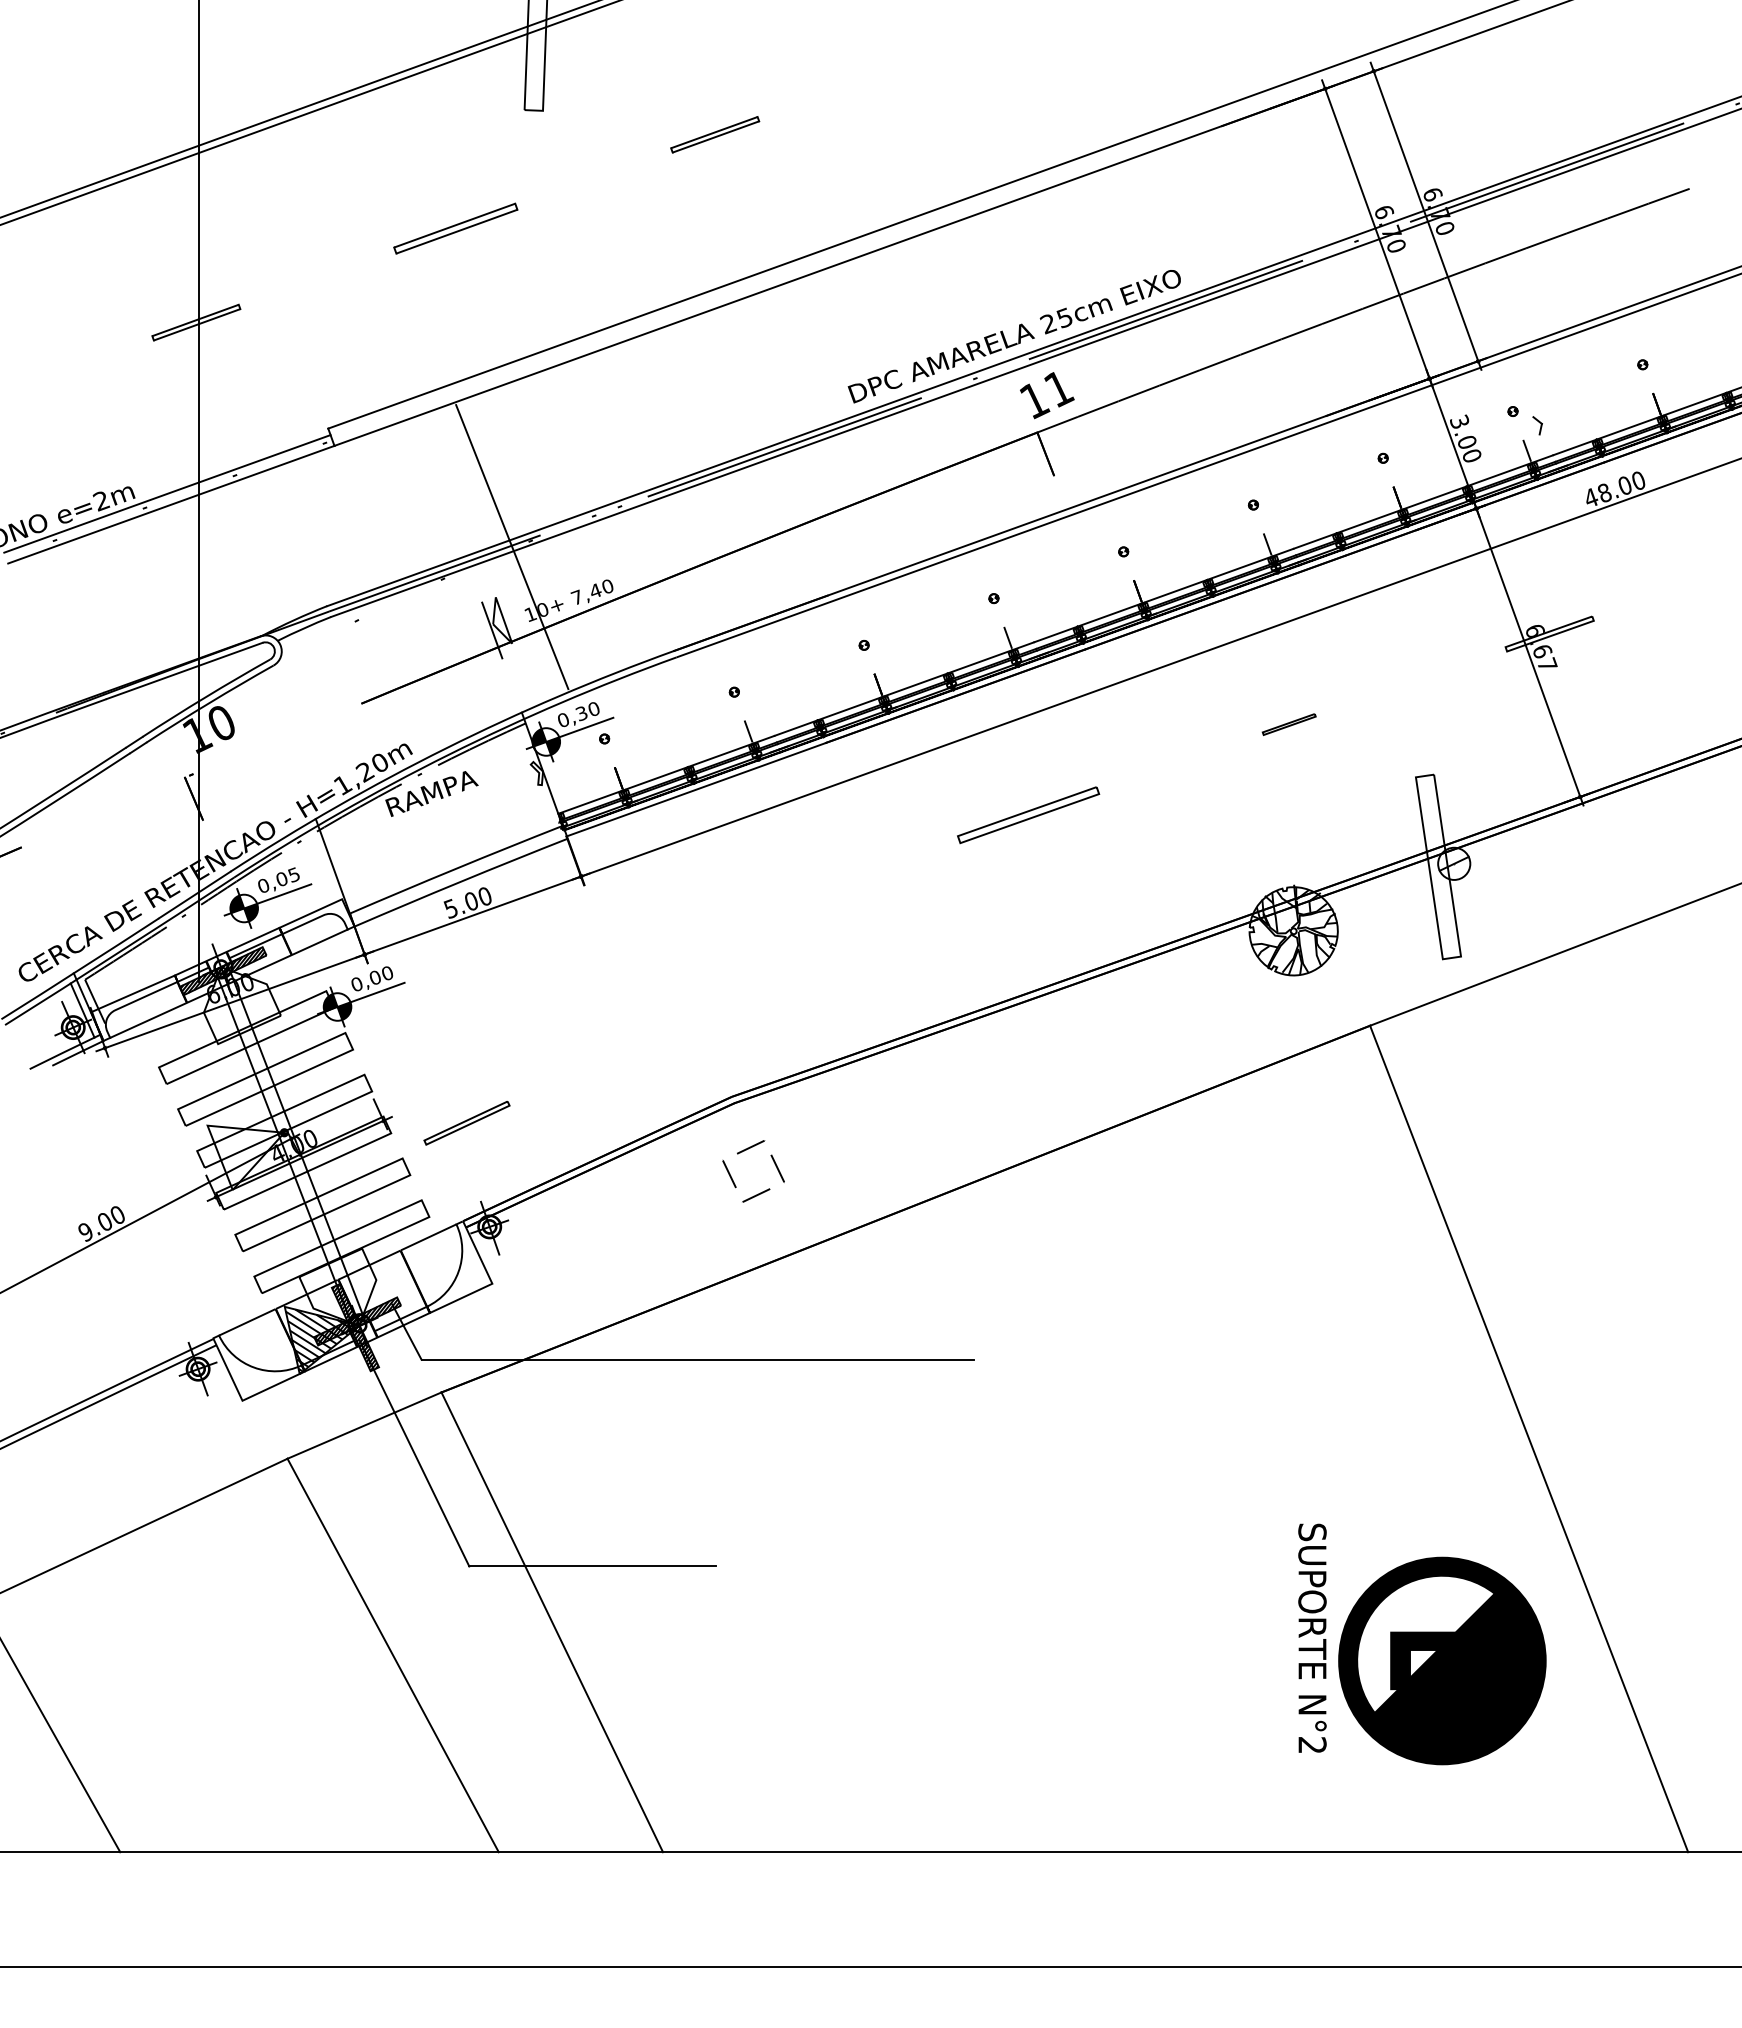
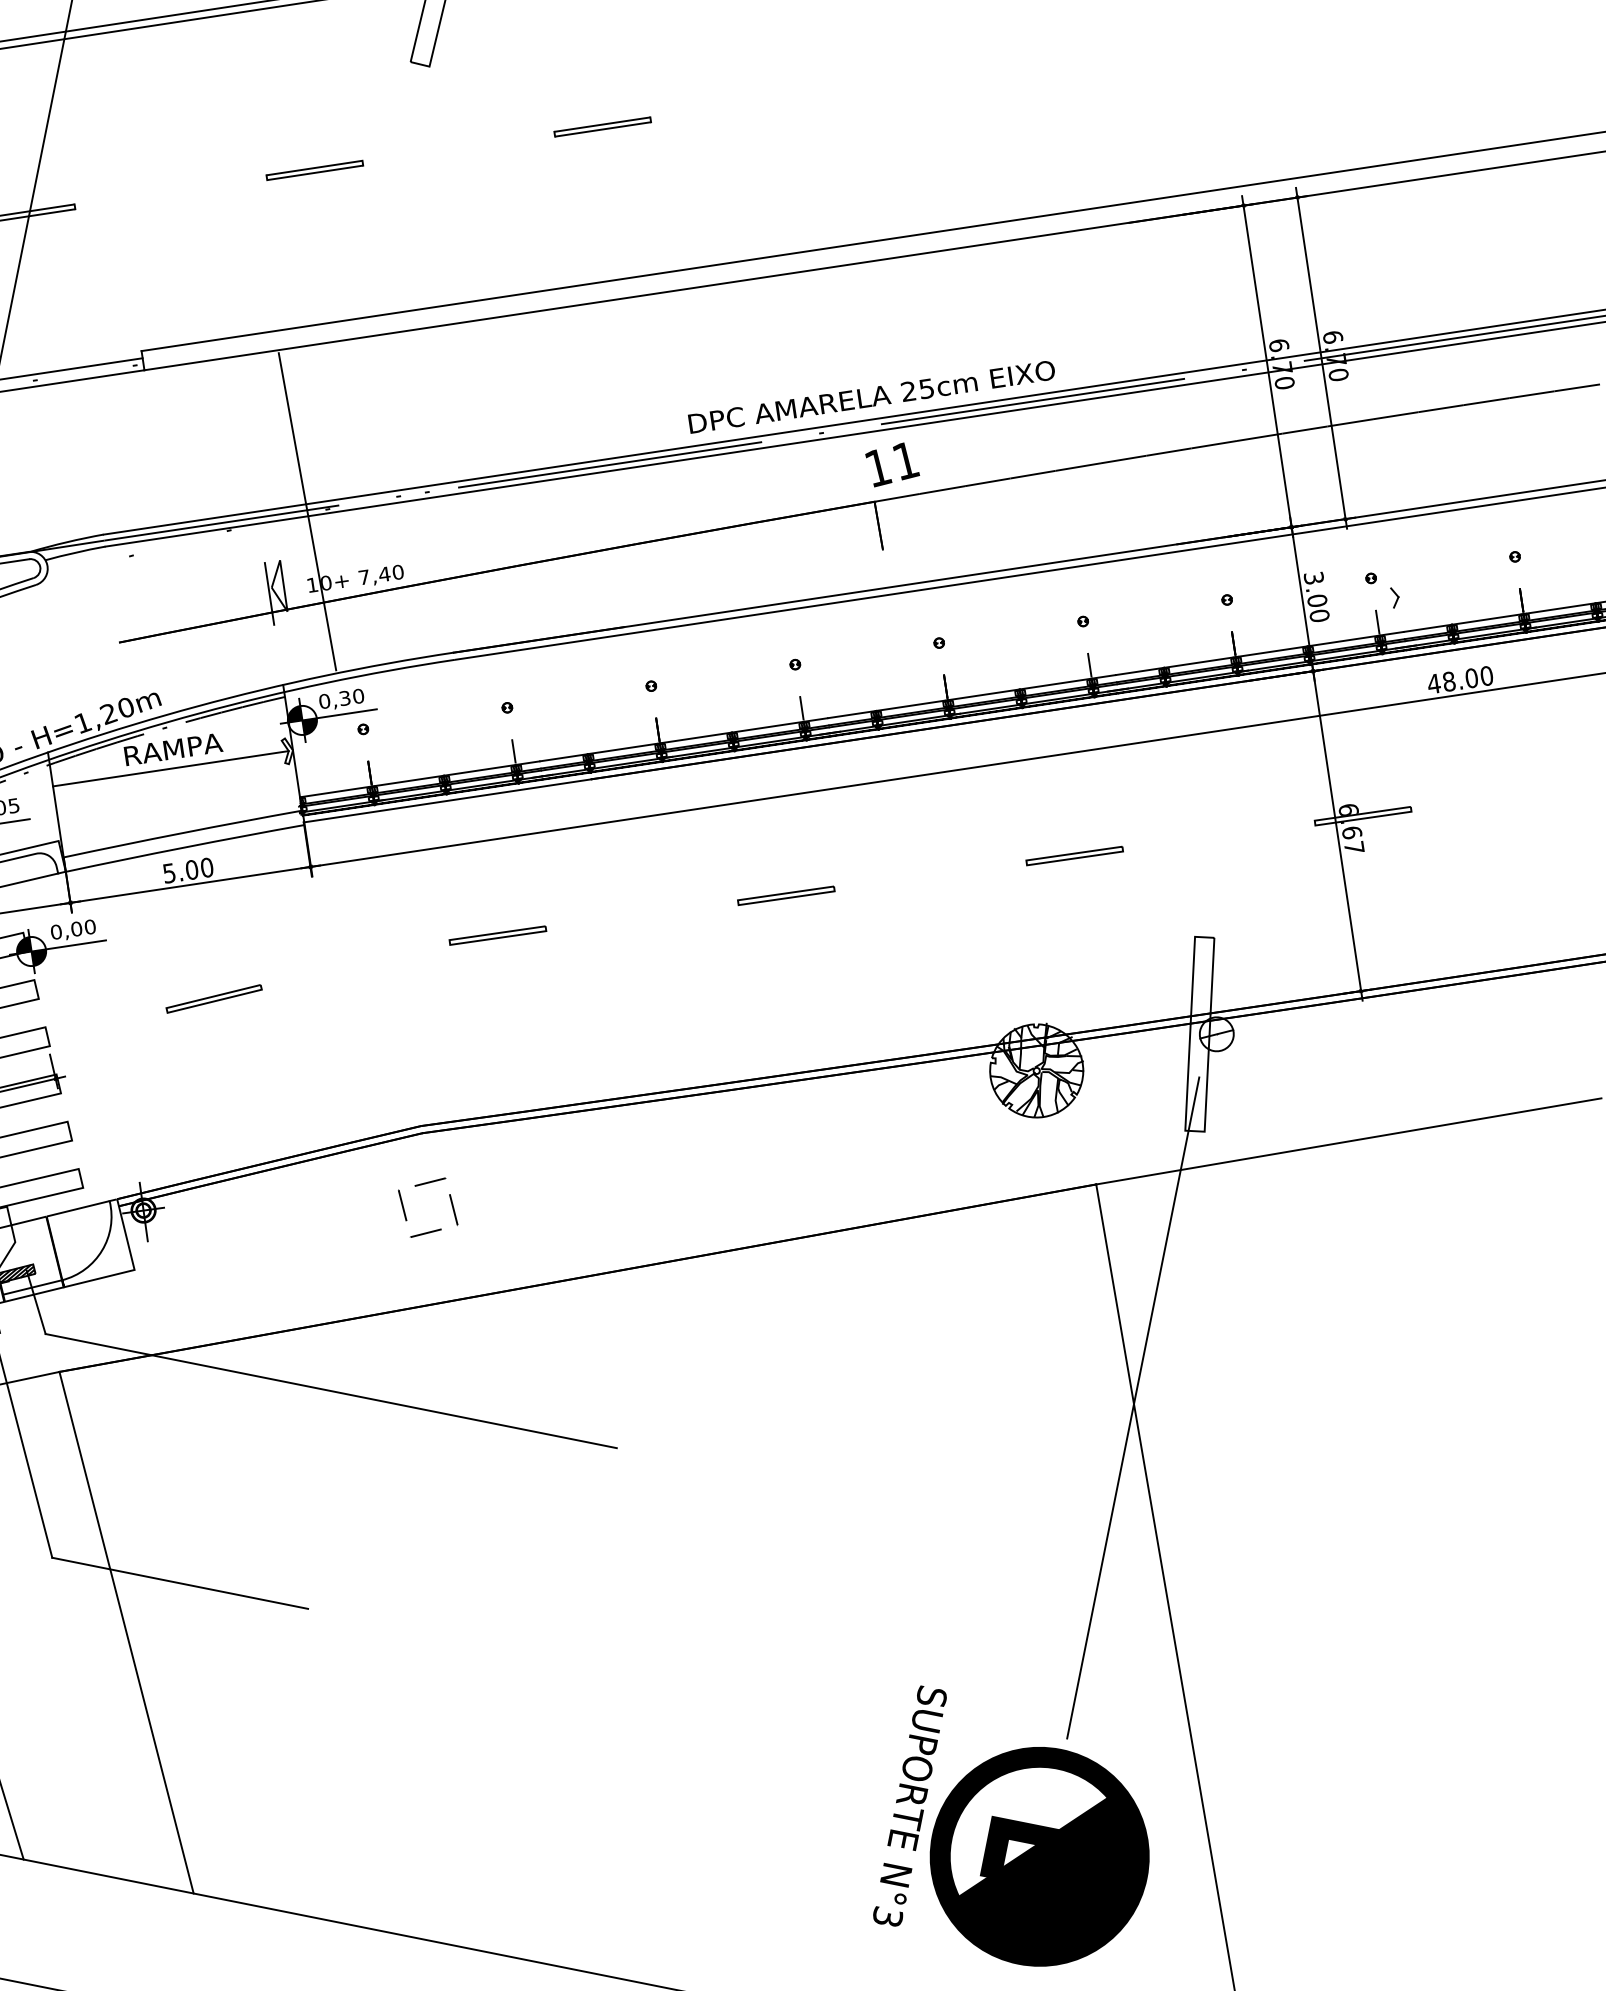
part: (455, 228) -> (314, 170), size x0.71
part: (1289, 724) -> (1075, 856), size x1.67
line: (432, 811) -> (170, 768), added
part: (1028, 814) -> (786, 895), size x0.62
part: (767, 905) -> (497, 935), added
part: (466, 1123) -> (213, 999), moved
line: (1445, 1226) -> (1132, 1407), added
text: (1312, 1745) -> (887, 1917), N°2 -> N°3

